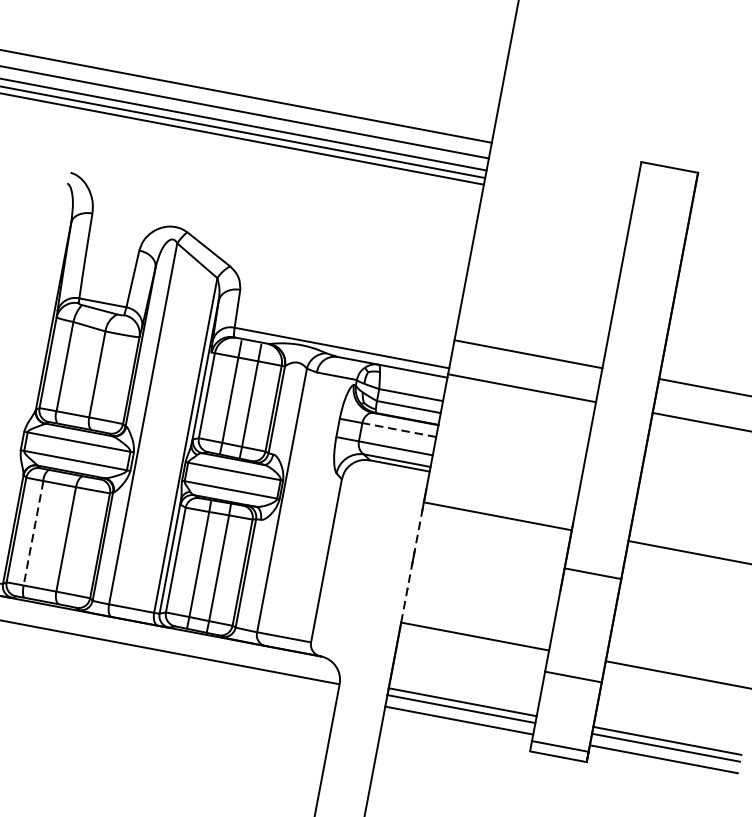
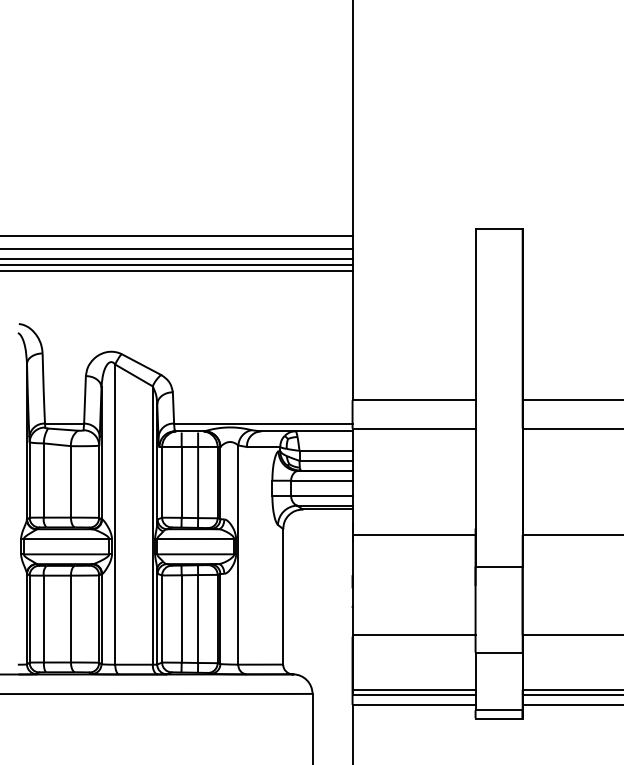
line: (398, 429) -> (321, 480), dashed -> solid
line: (33, 533) -> (43, 619), dashed -> solid
line: (412, 563) -> (352, 585), dashed -> solid

